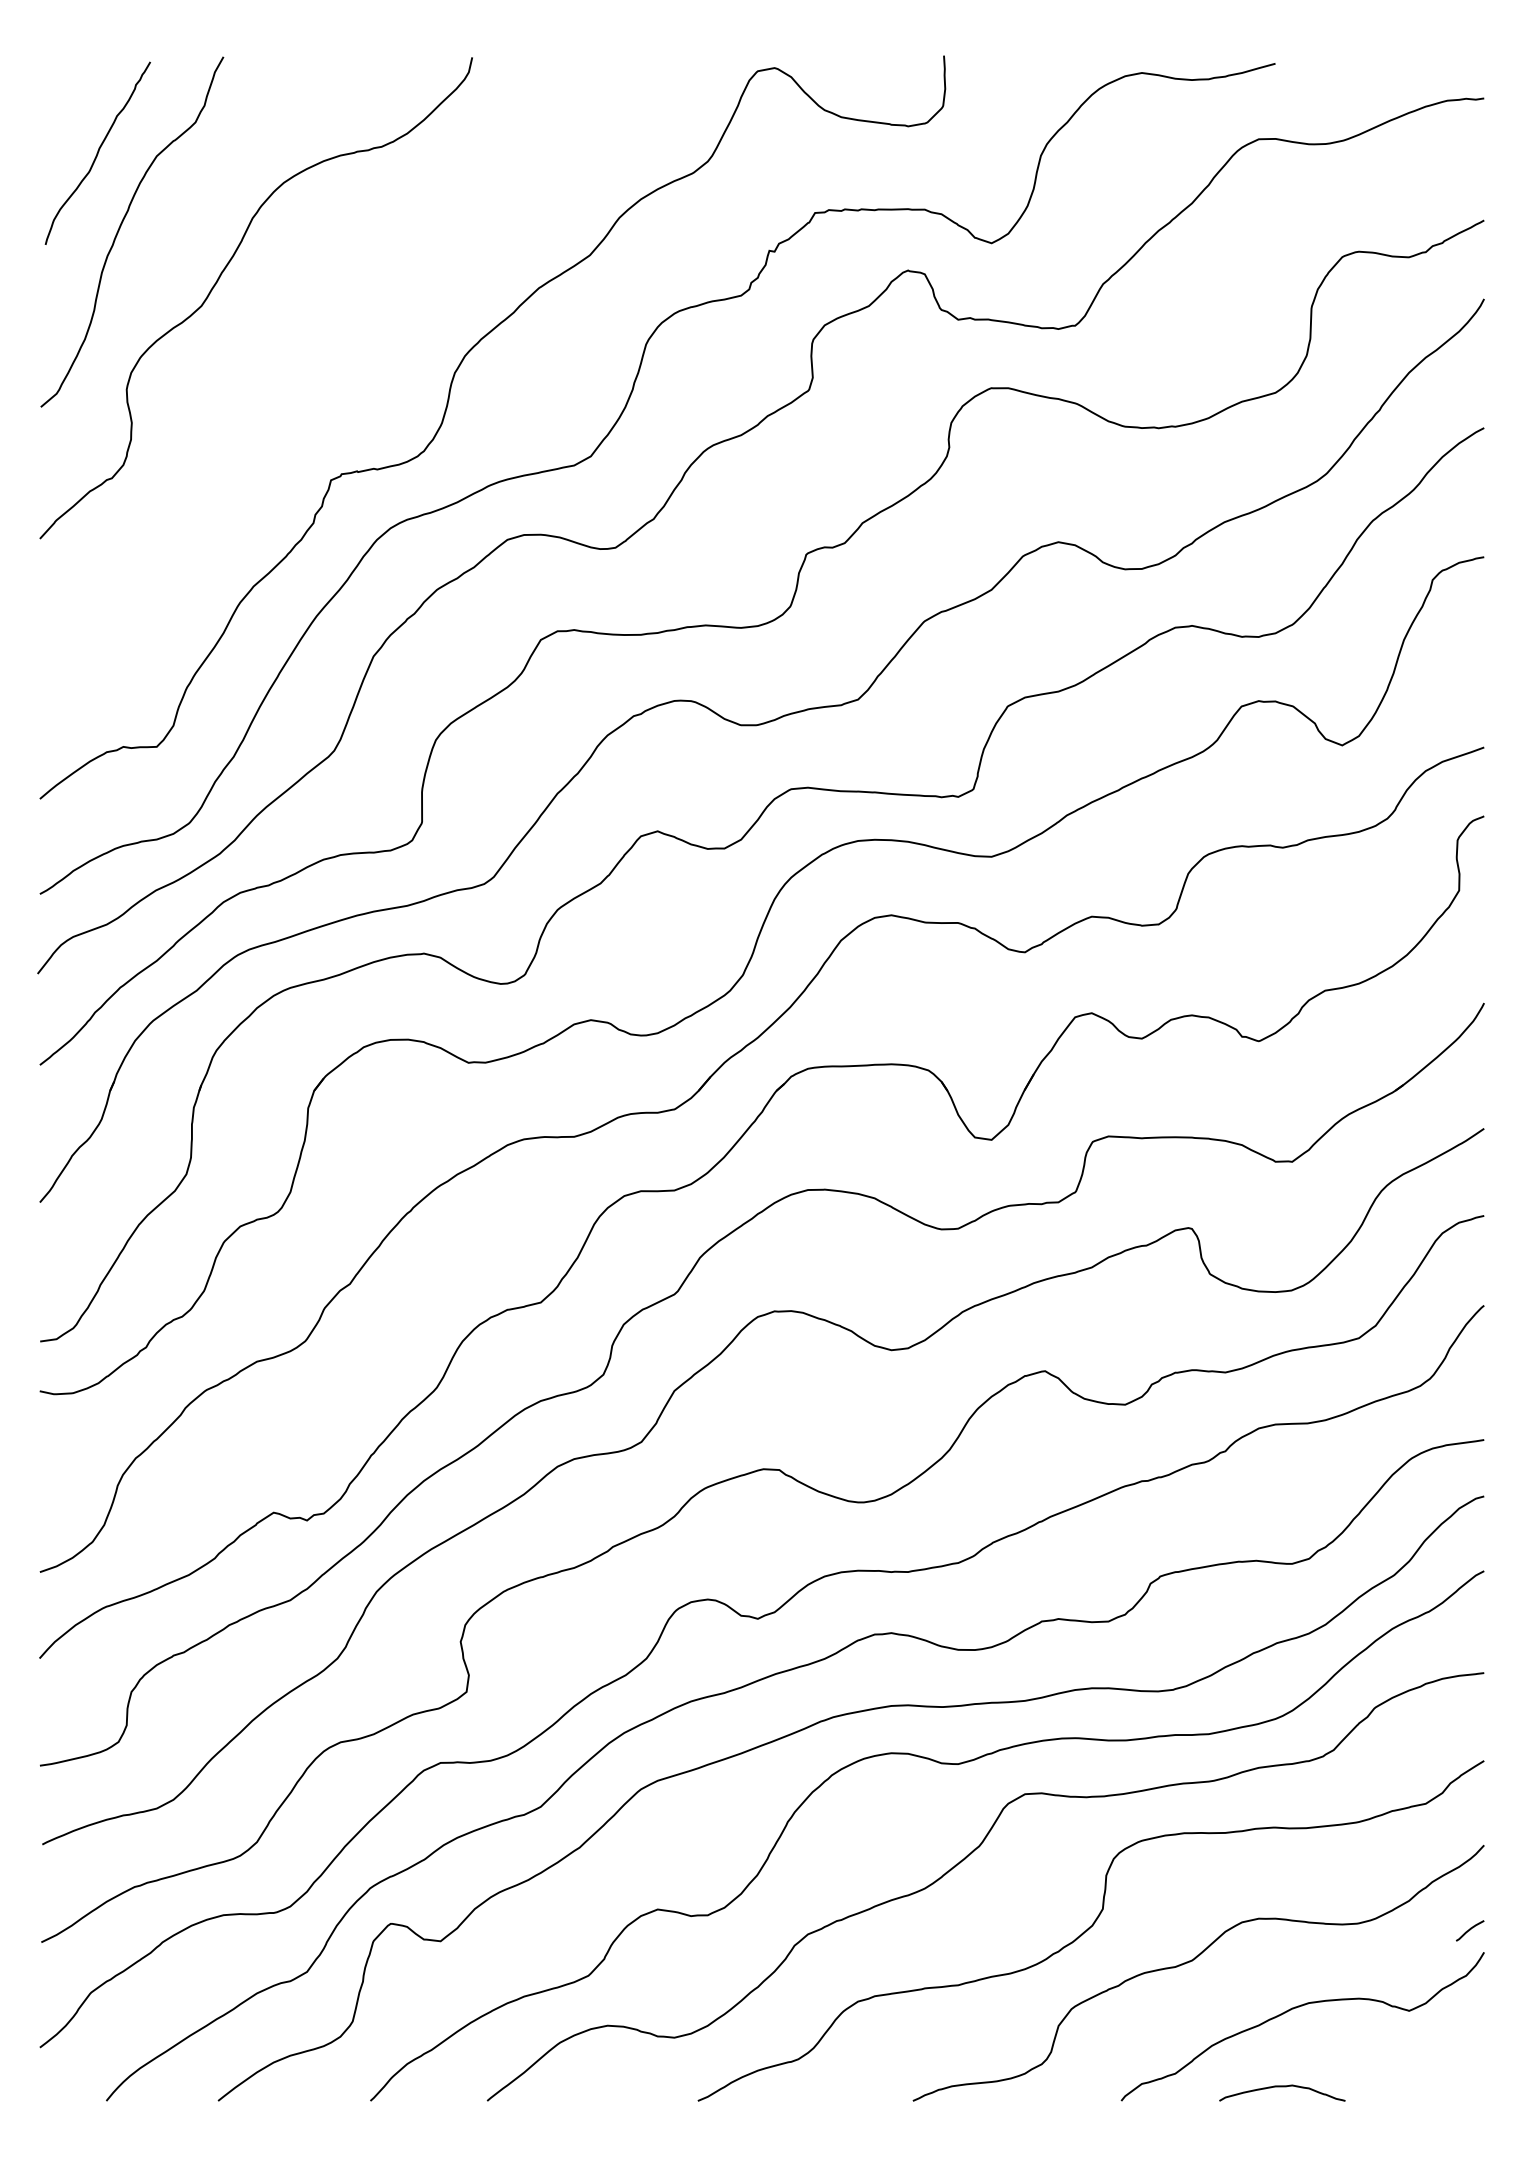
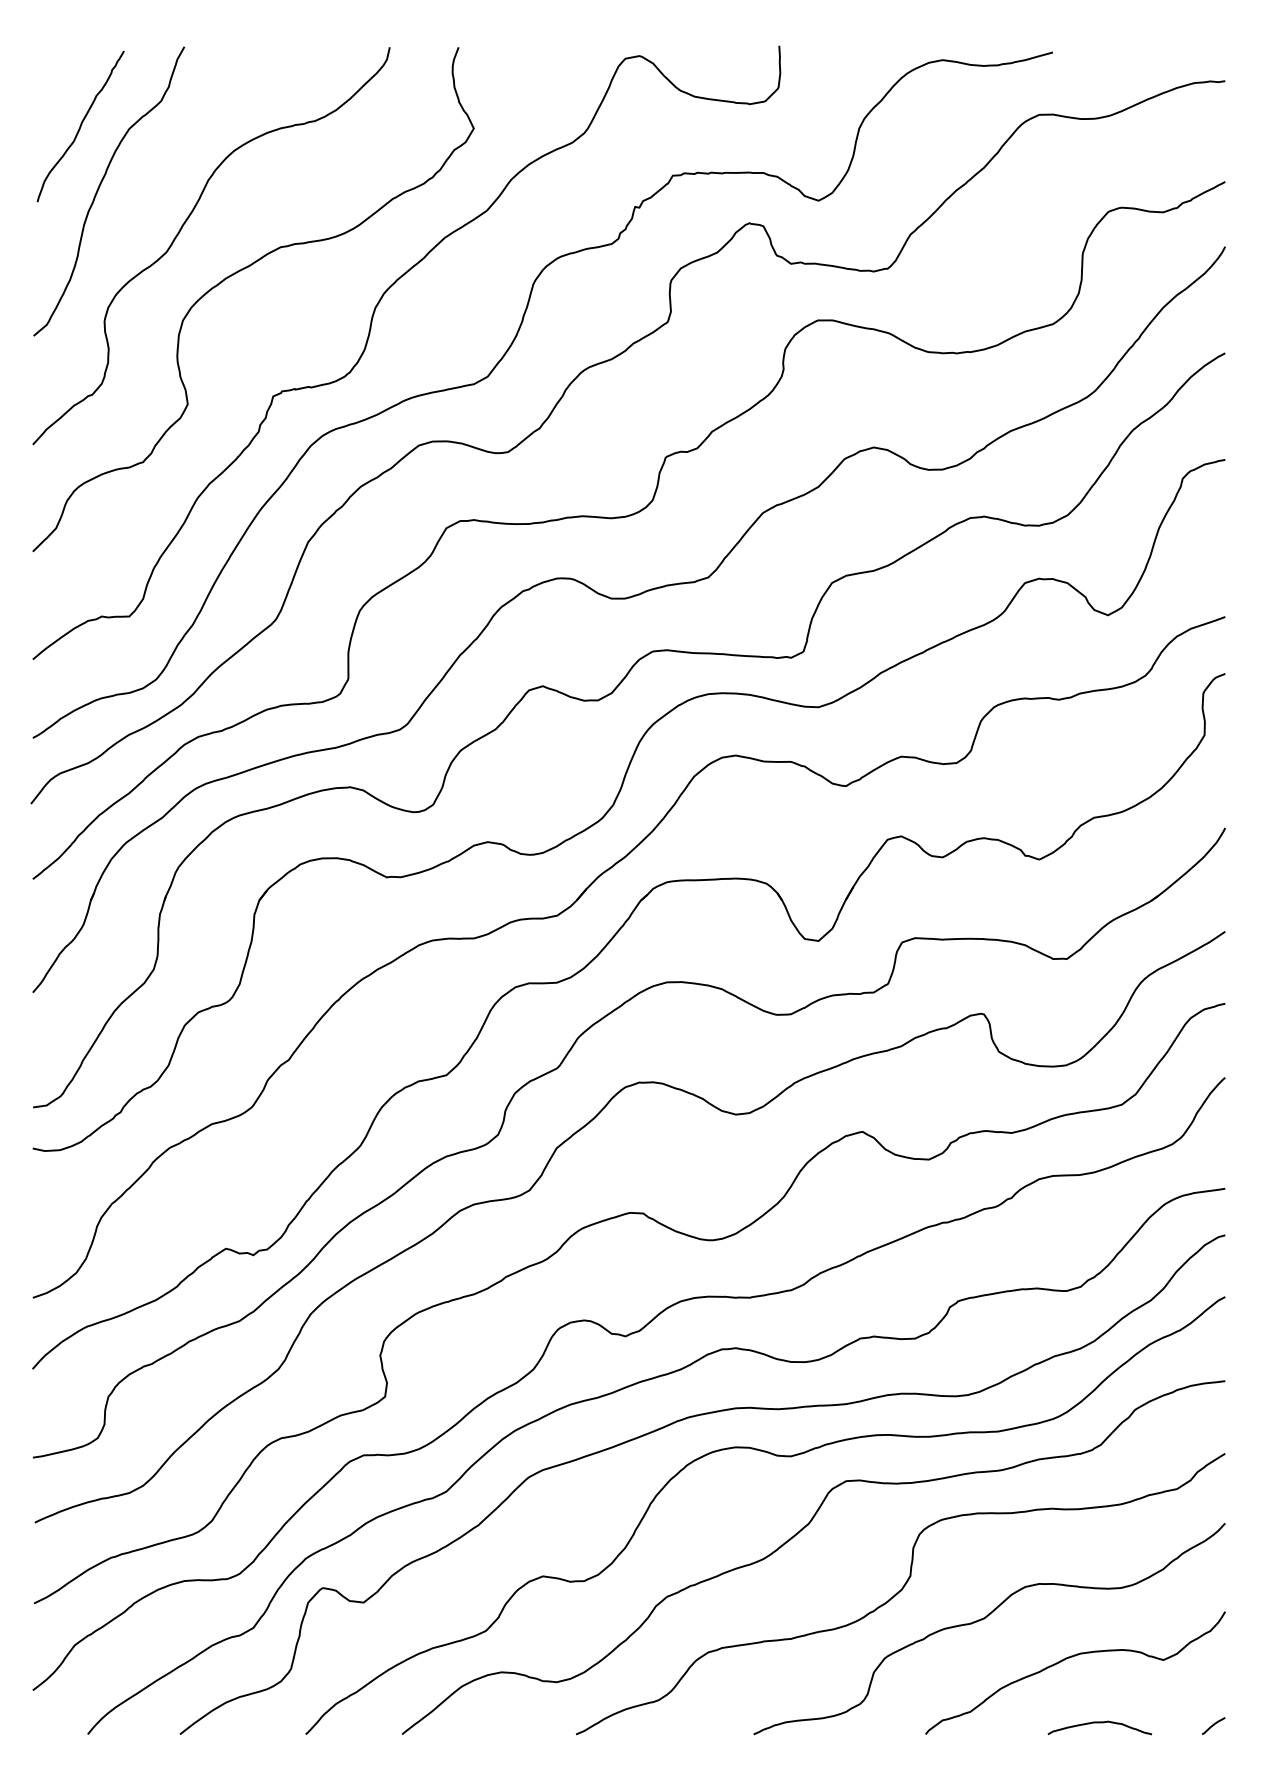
curve: (290, 329) -> (239, 271), added
curve: (1470, 1930) -> (1213, 1725), moved
curve: (1282, 2087) -> (1100, 1723), moved

